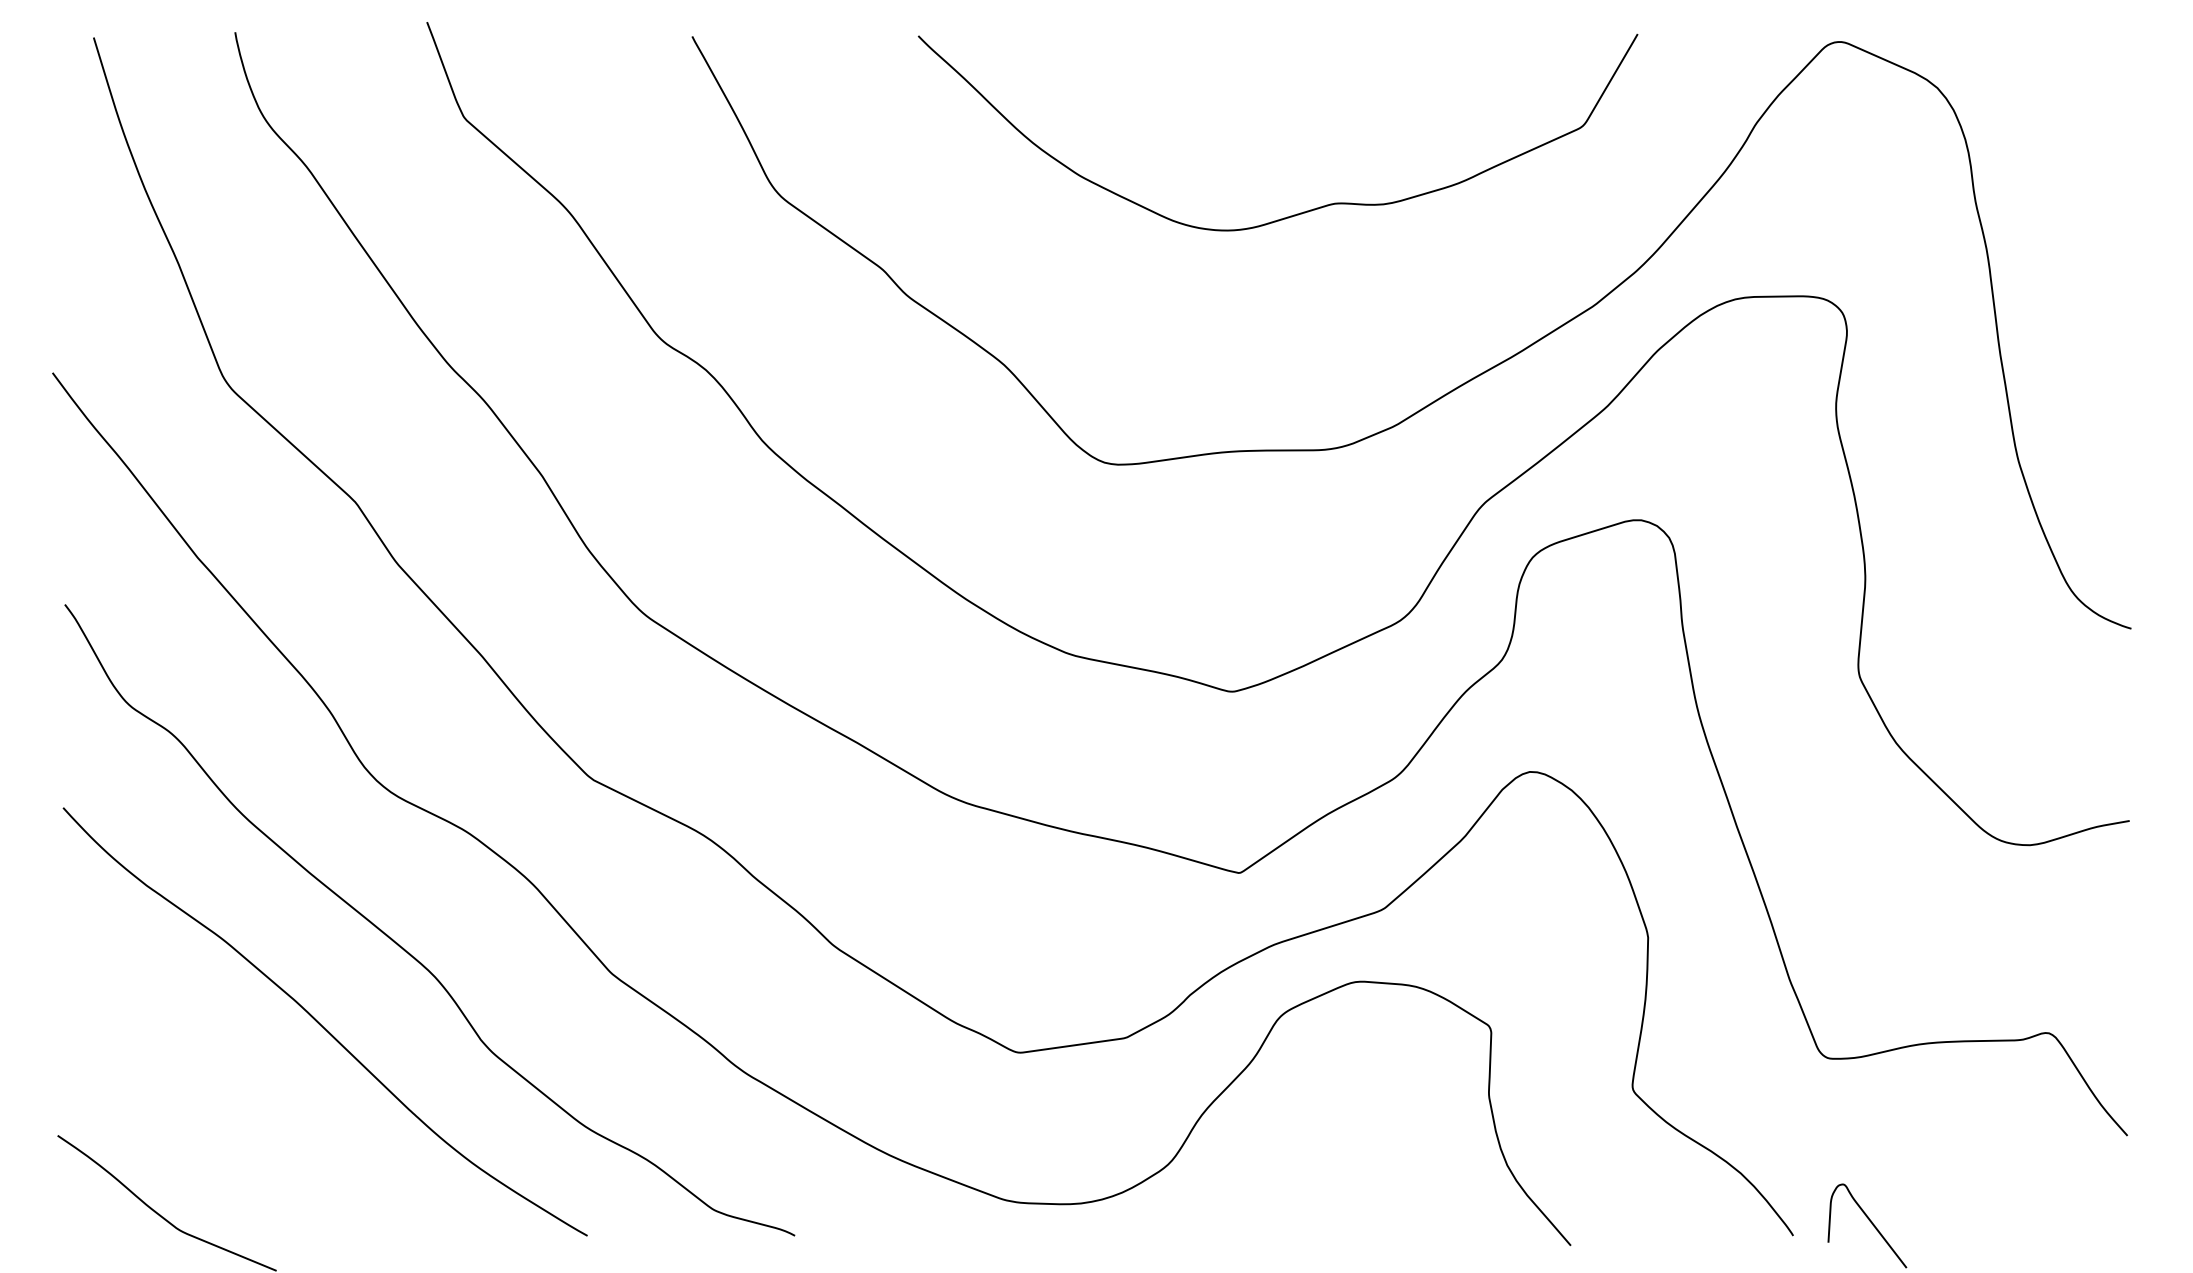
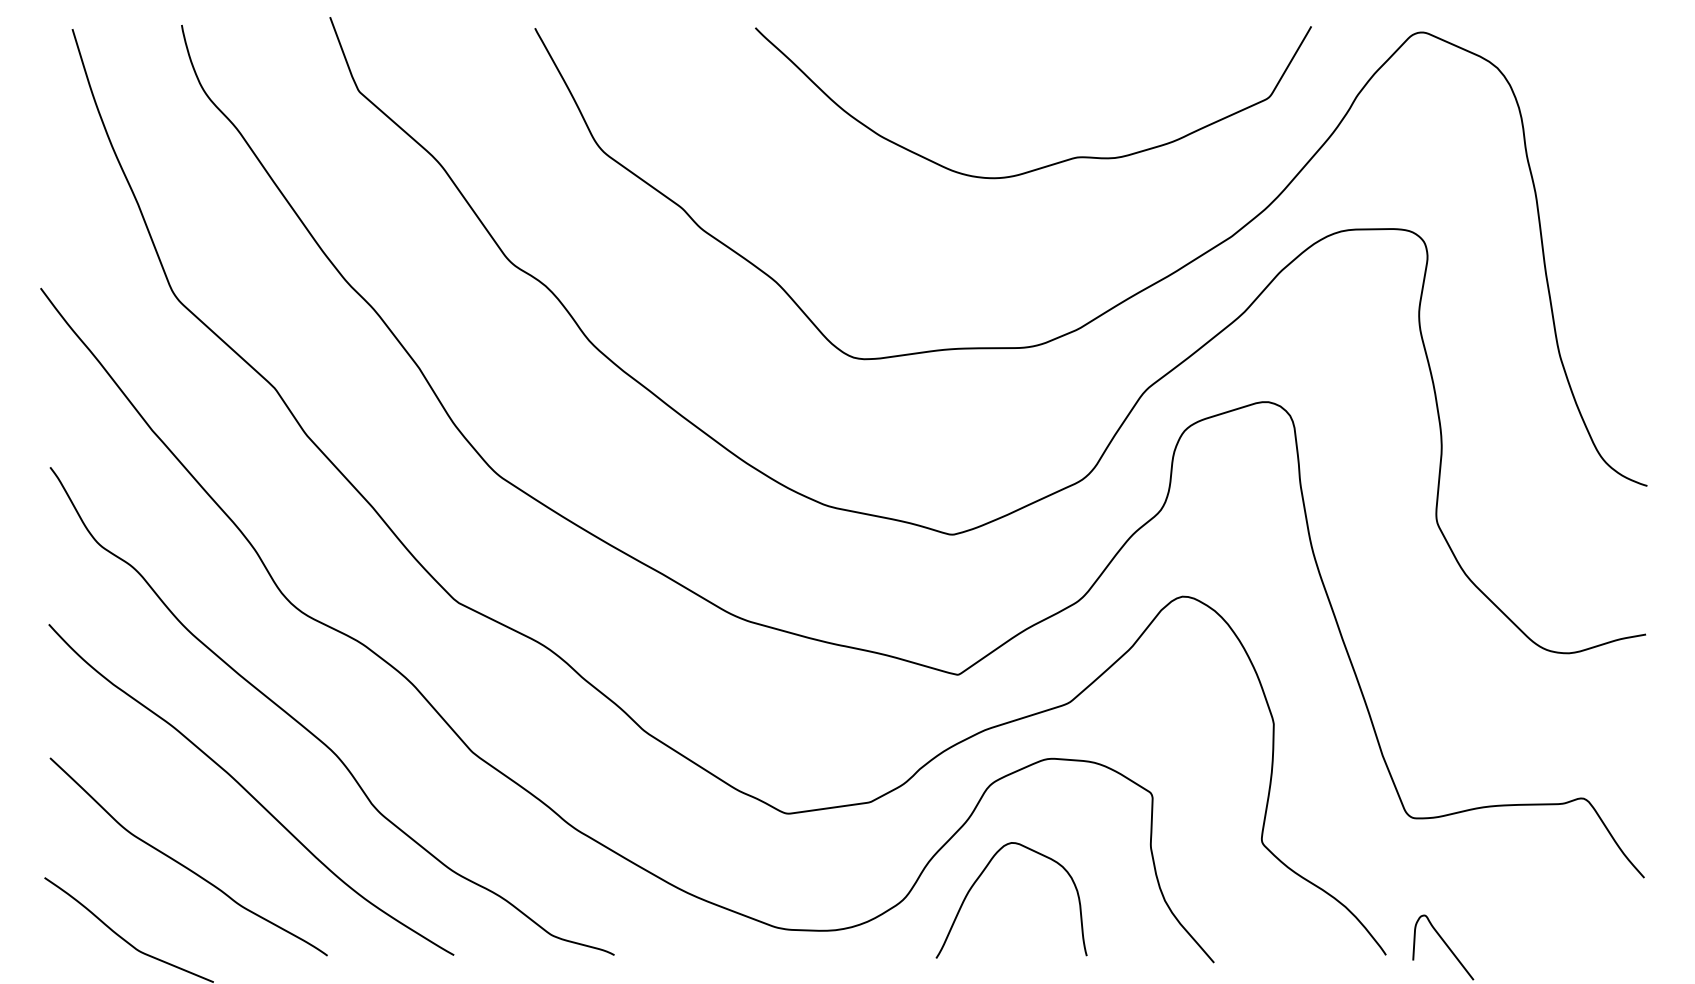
curve: (1303, 211) -> (1053, 163), moved
curve: (238, 1119) -> (184, 865), added
curve: (1267, 1135) -> (979, 877), added

